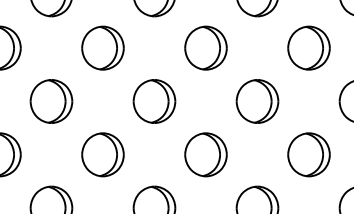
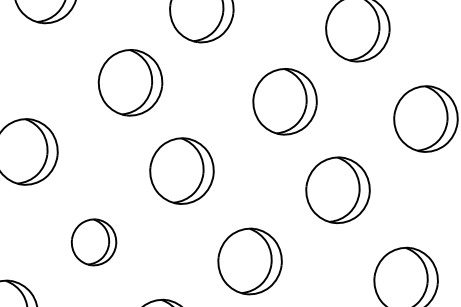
part: (102, 47) -> (129, 81), moved
part: (205, 47) -> (284, 100), moved
part: (102, 154) -> (93, 241), size x0.7

